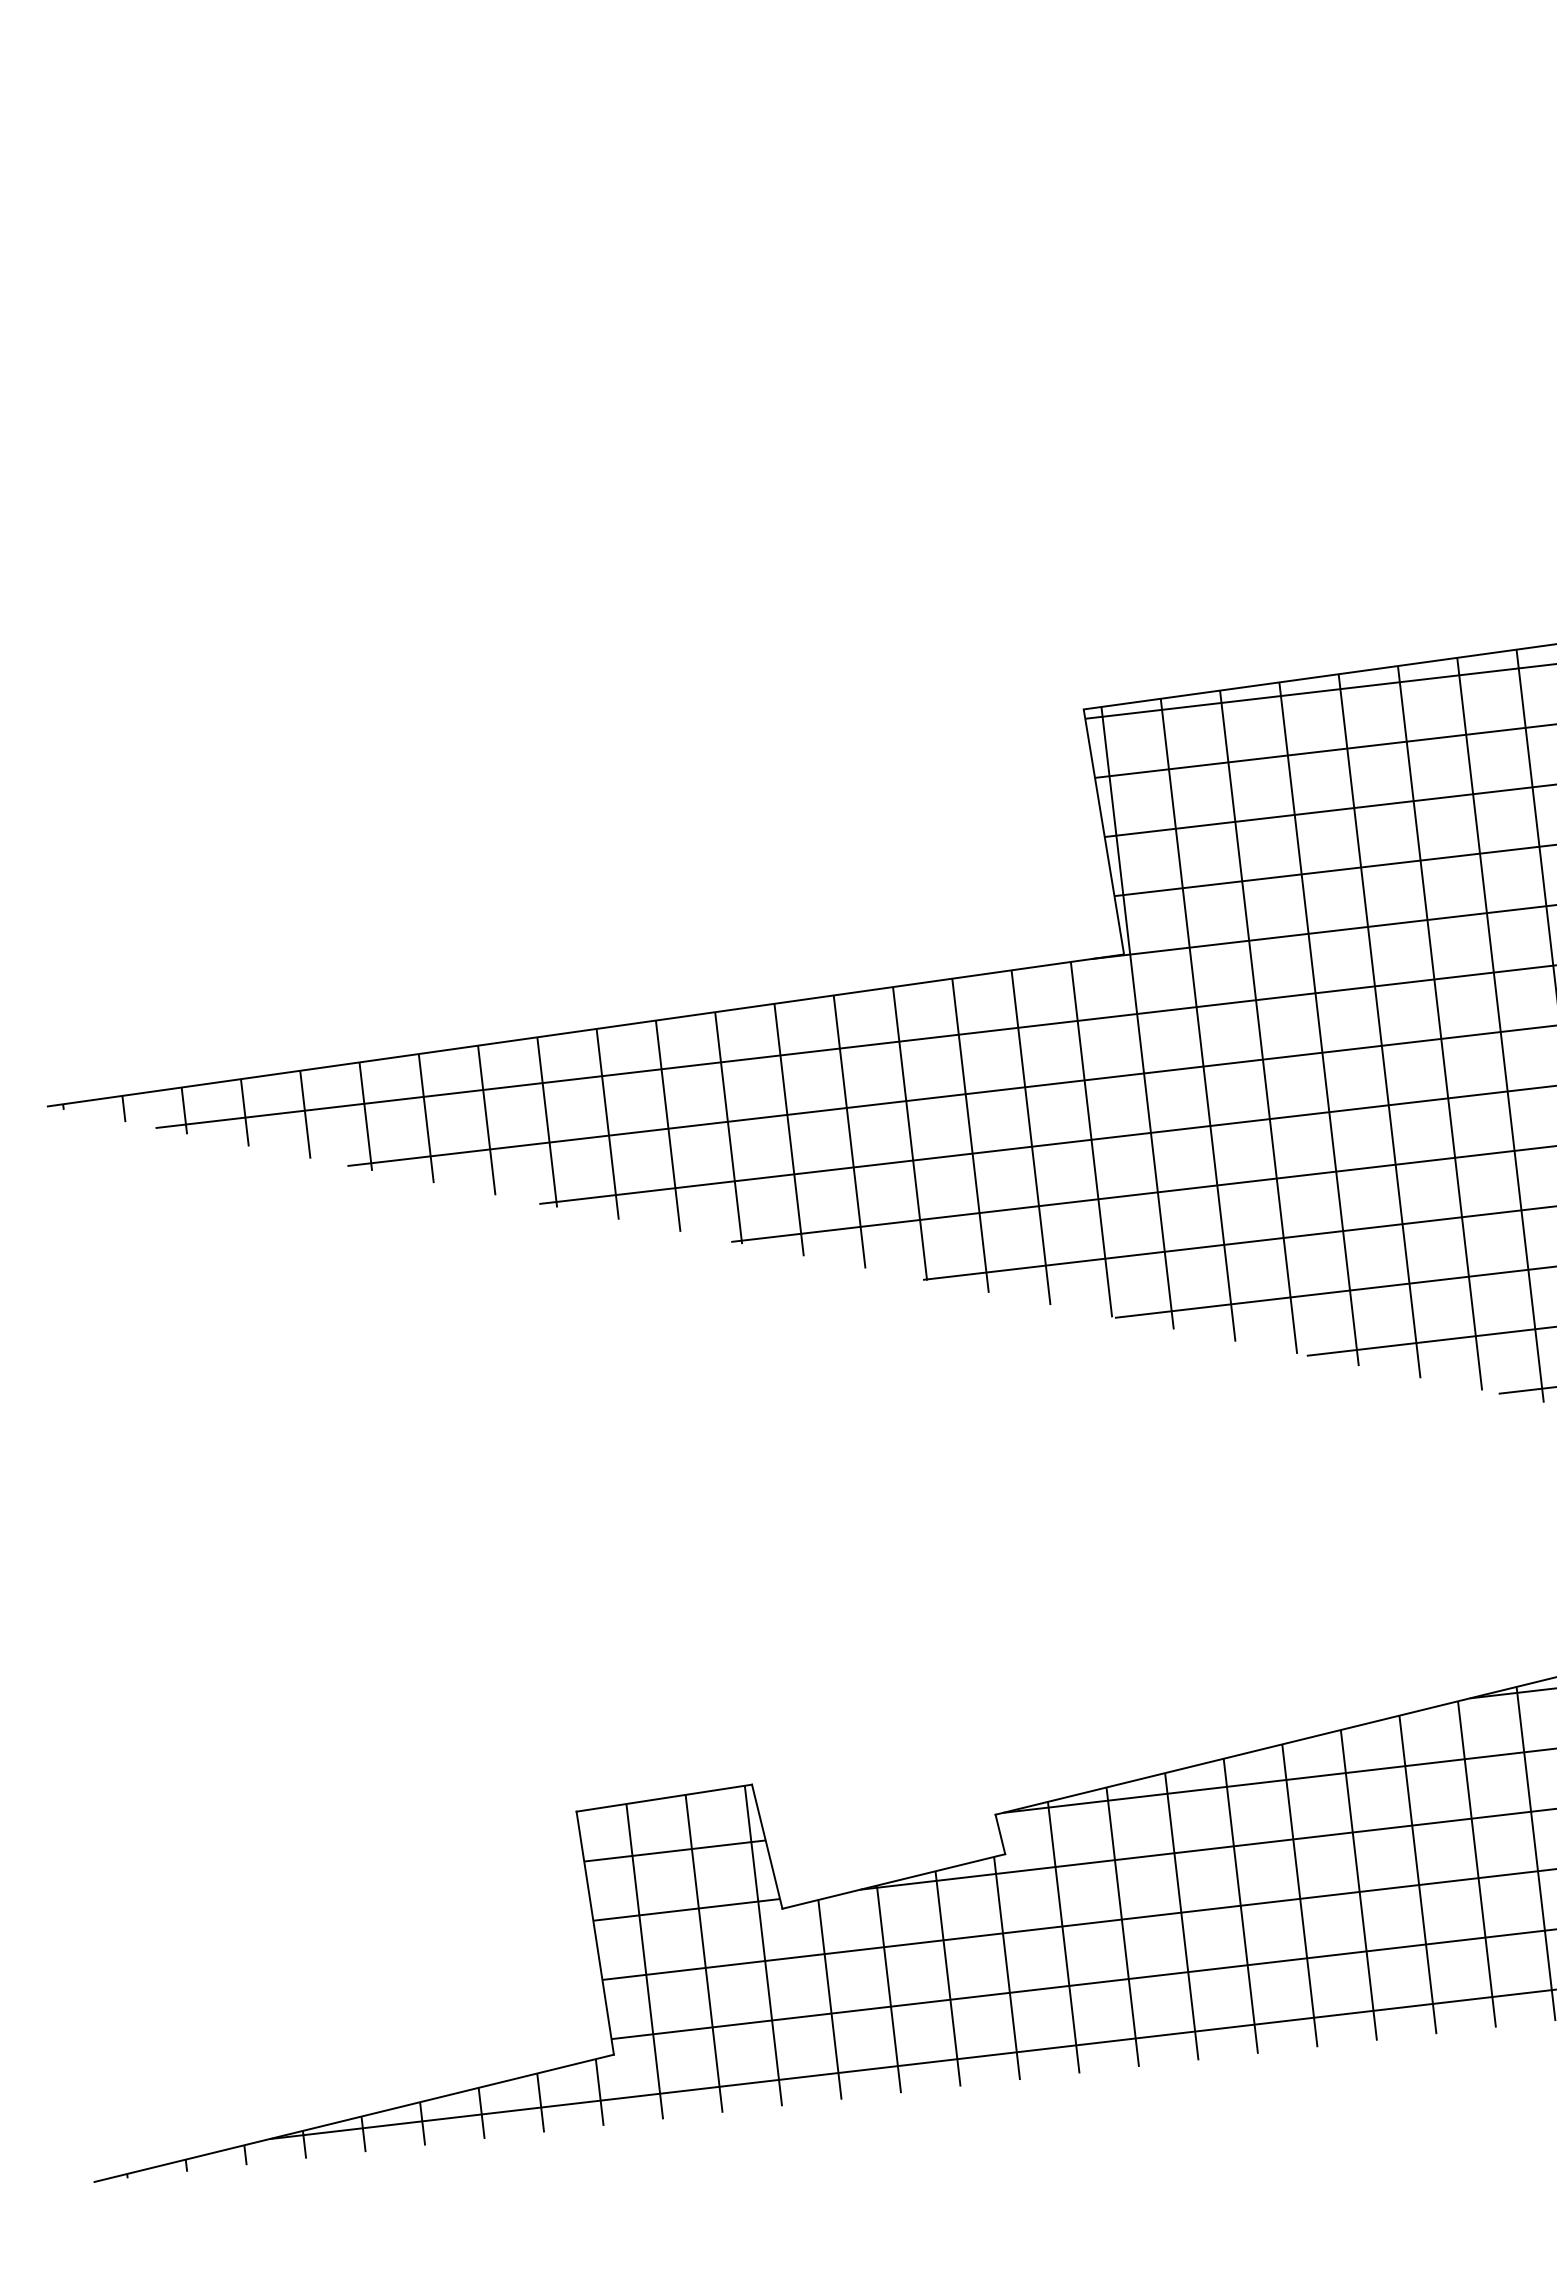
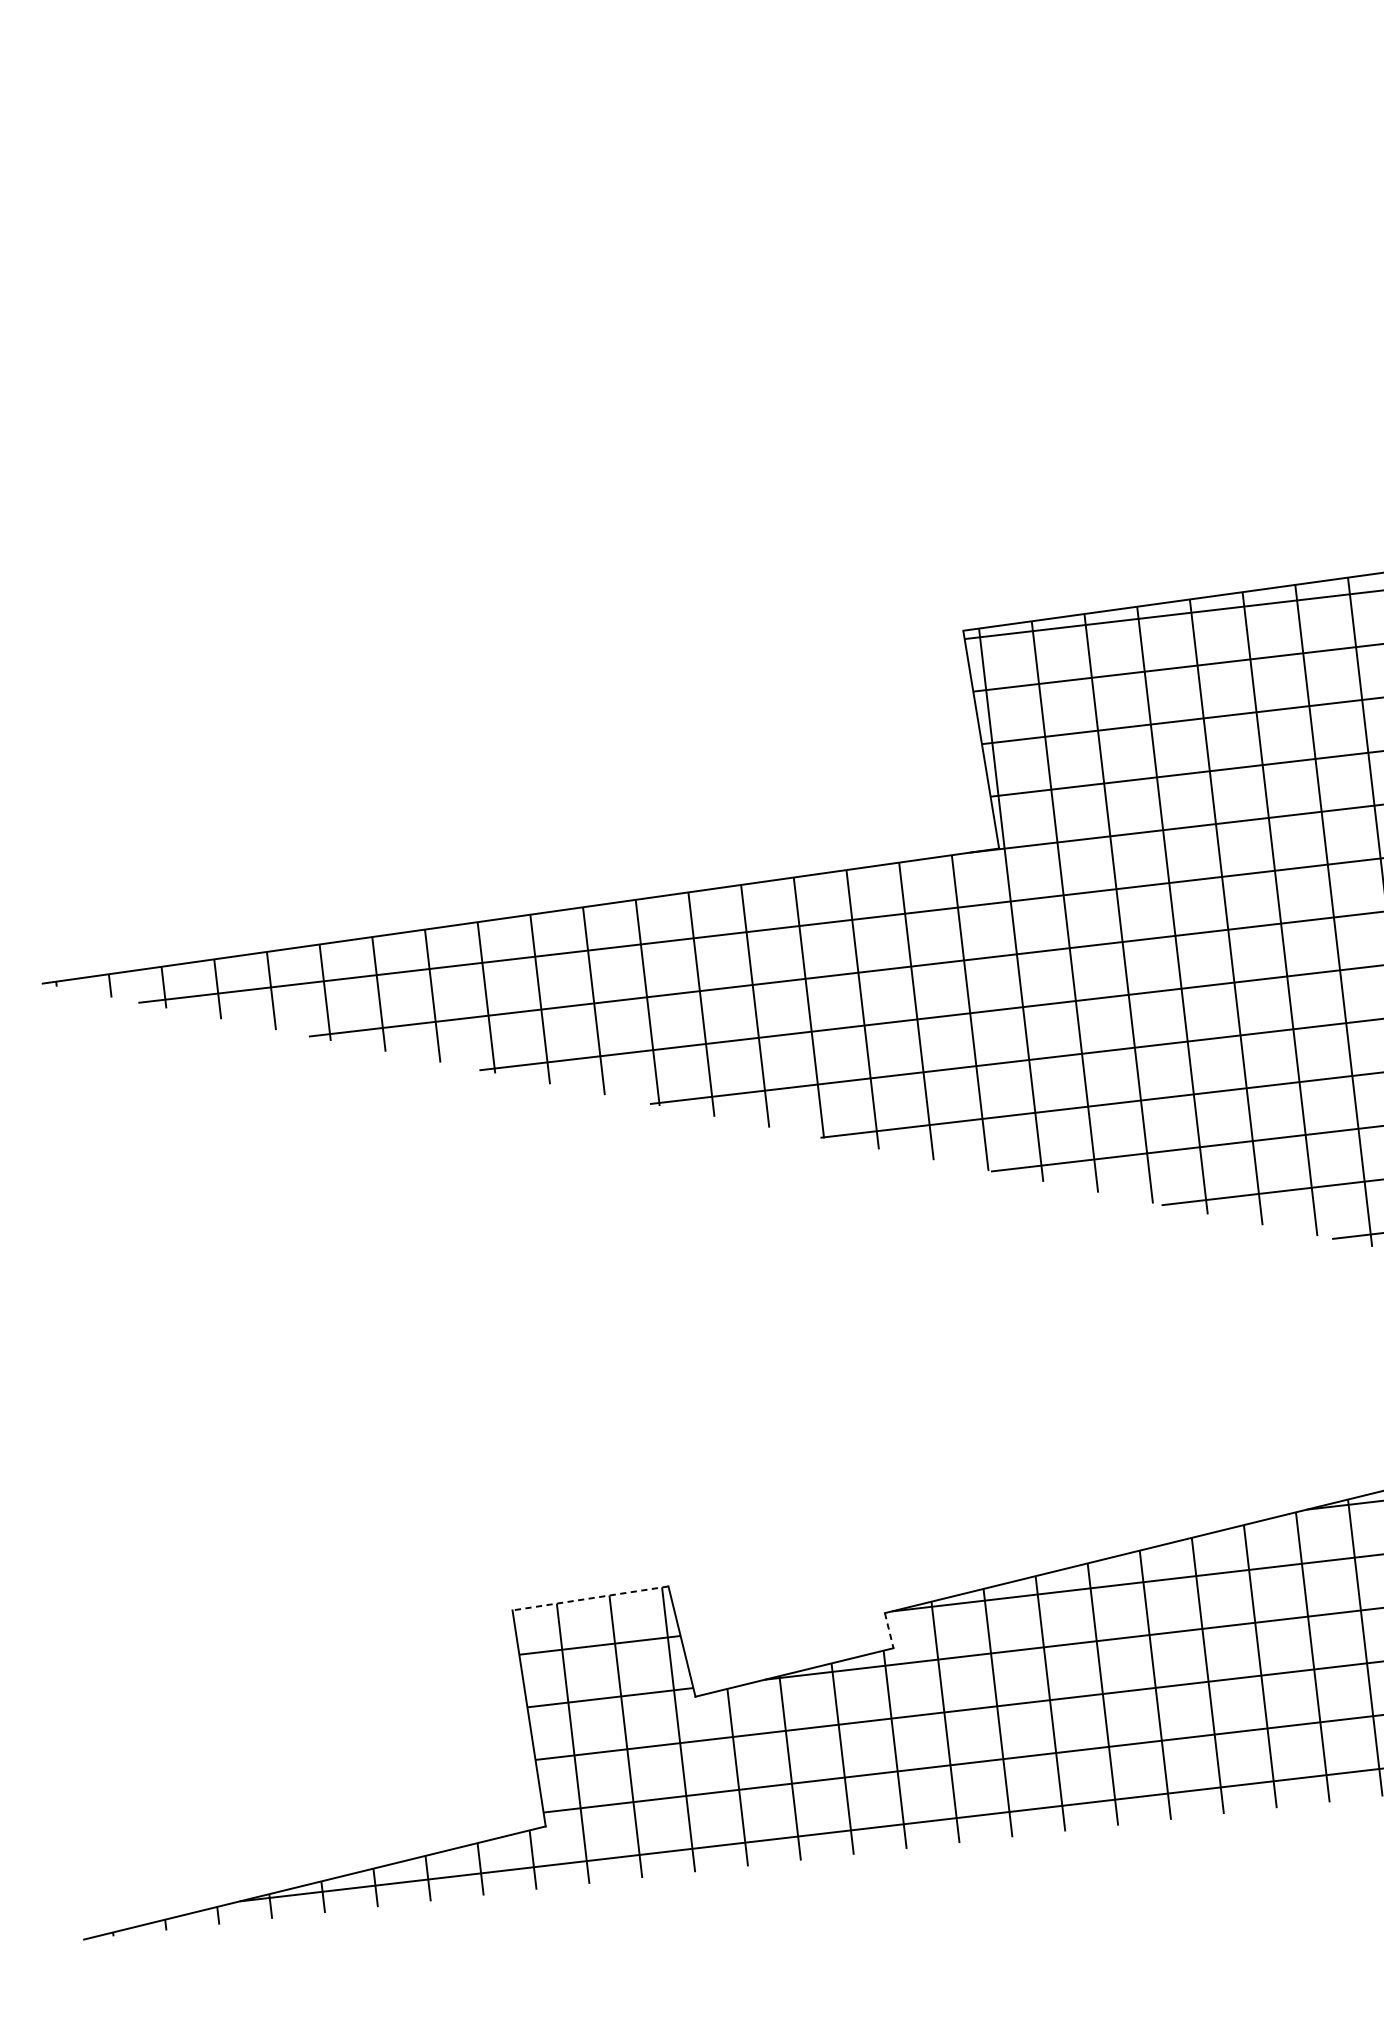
line: (664, 1798) -> (590, 1598), solid -> dashed
line: (1000, 1834) -> (889, 1630), solid -> dashed

